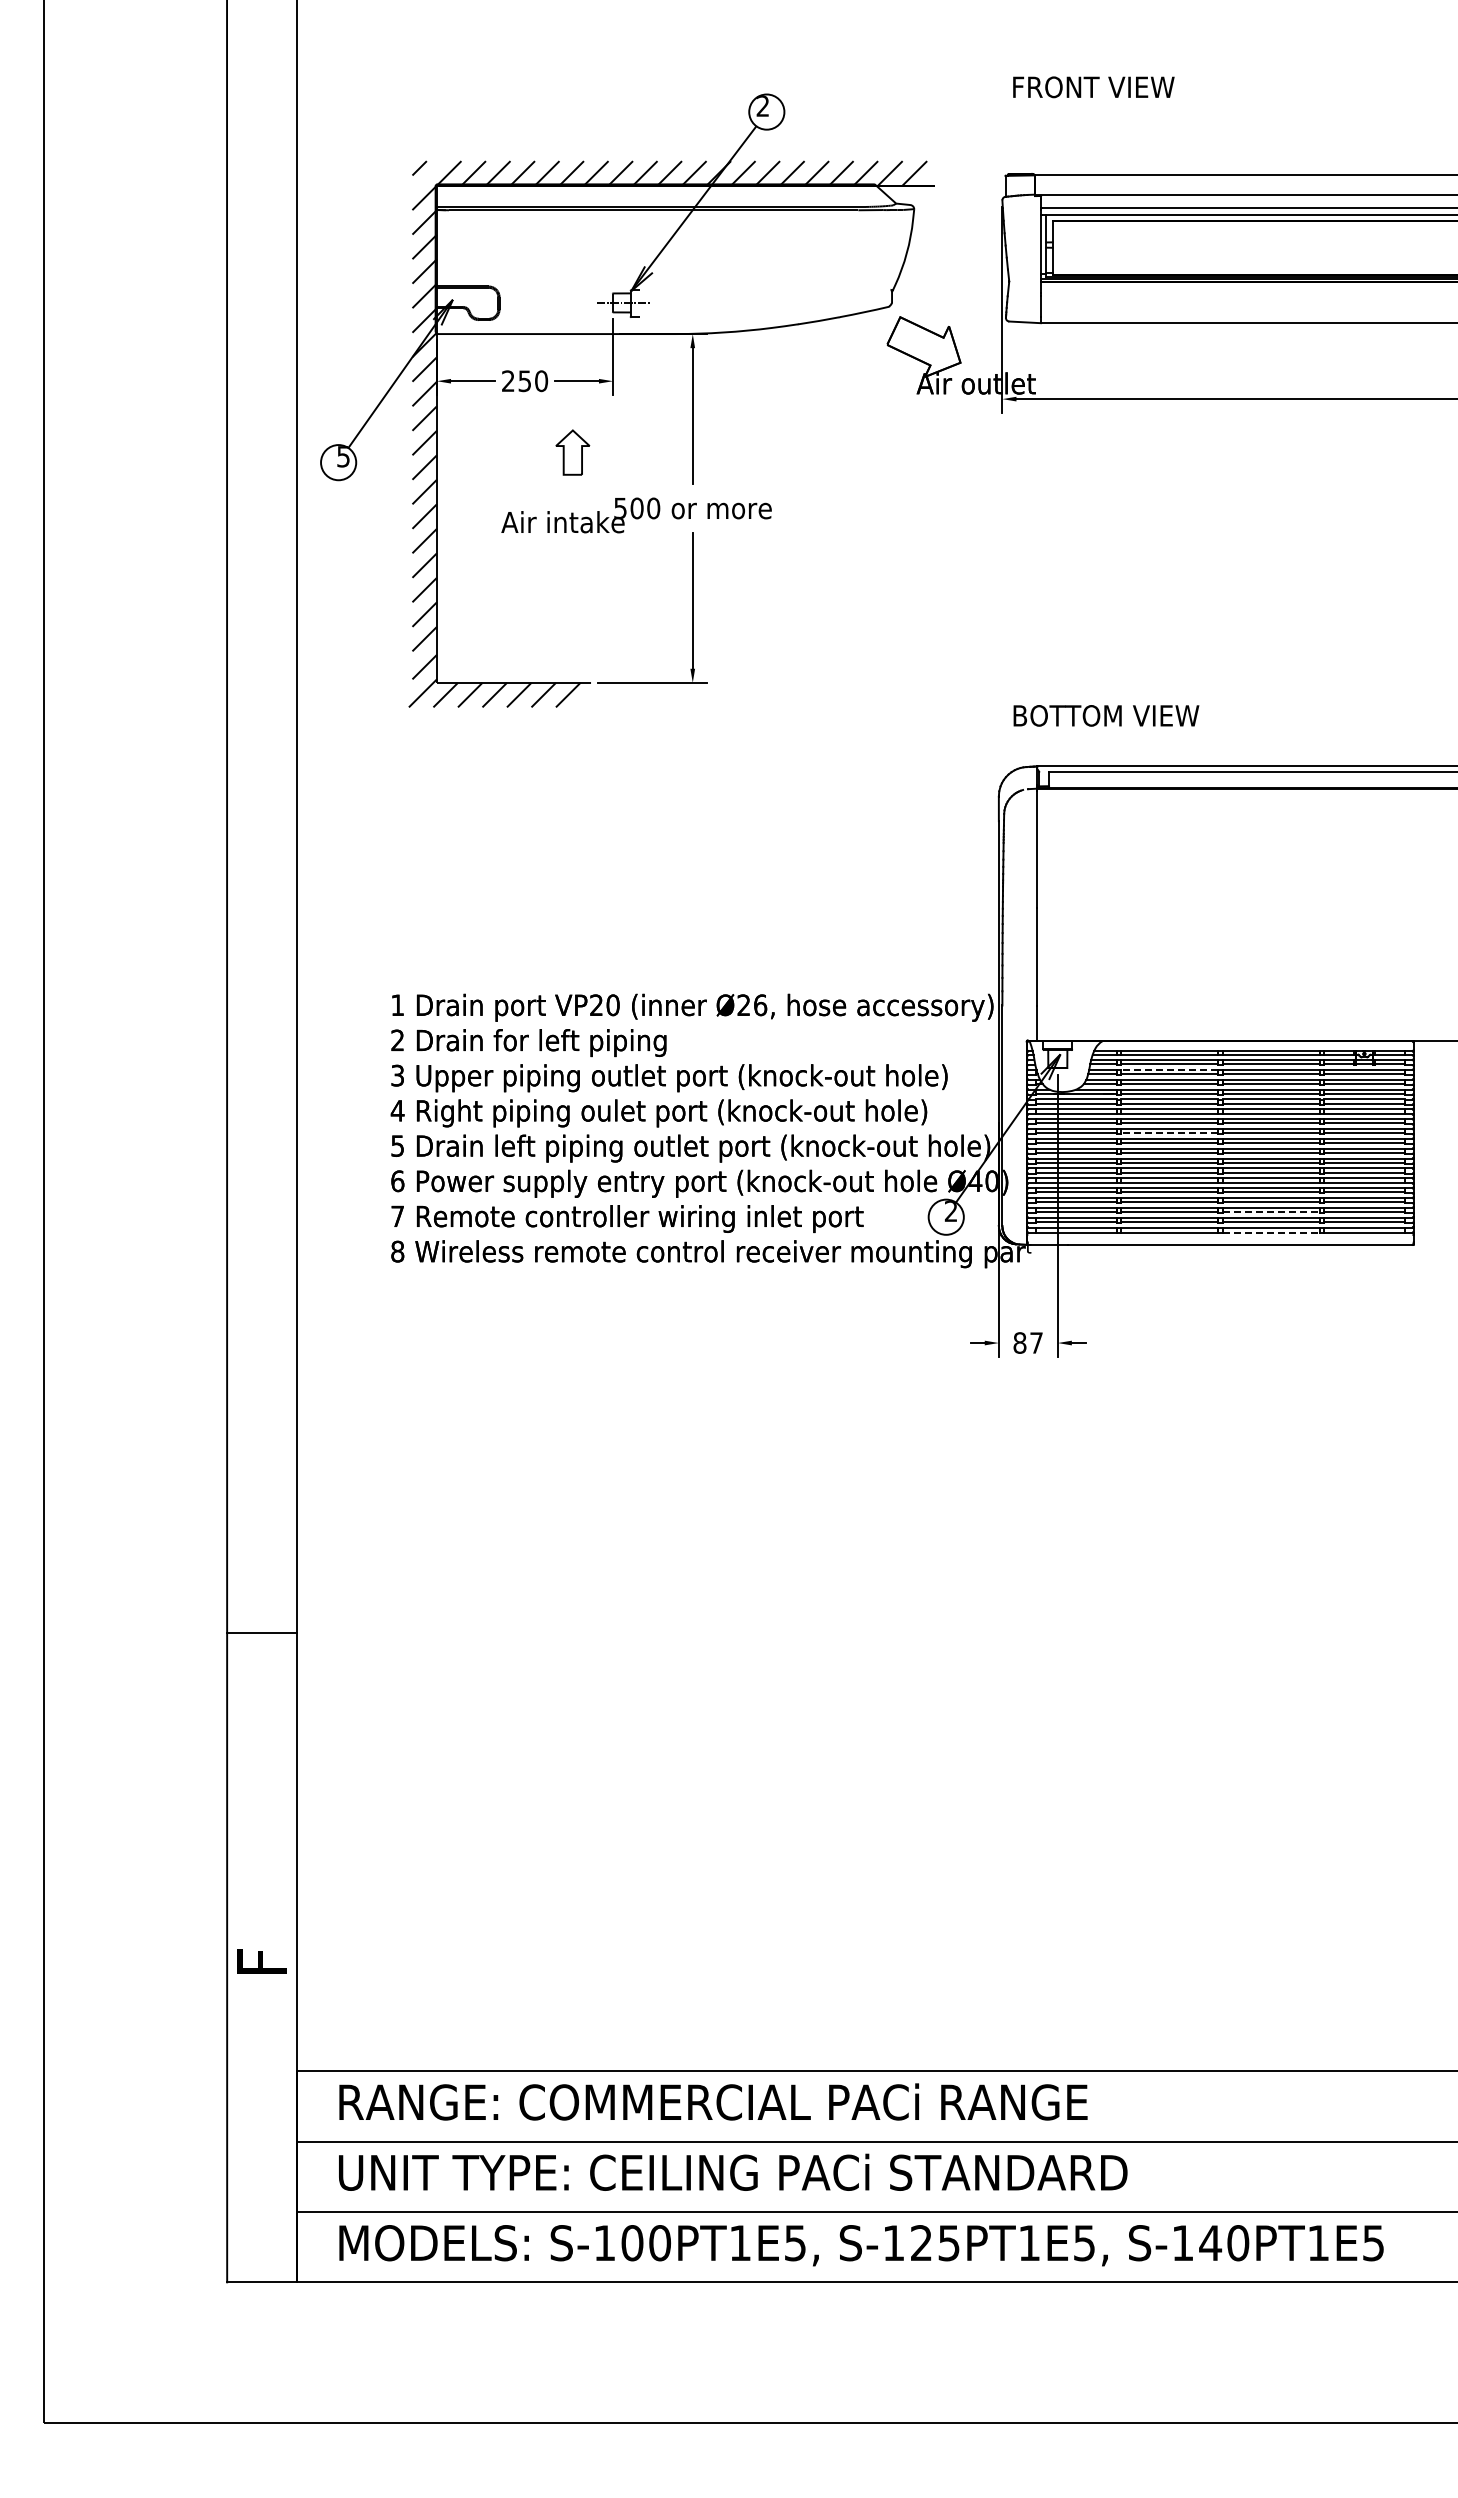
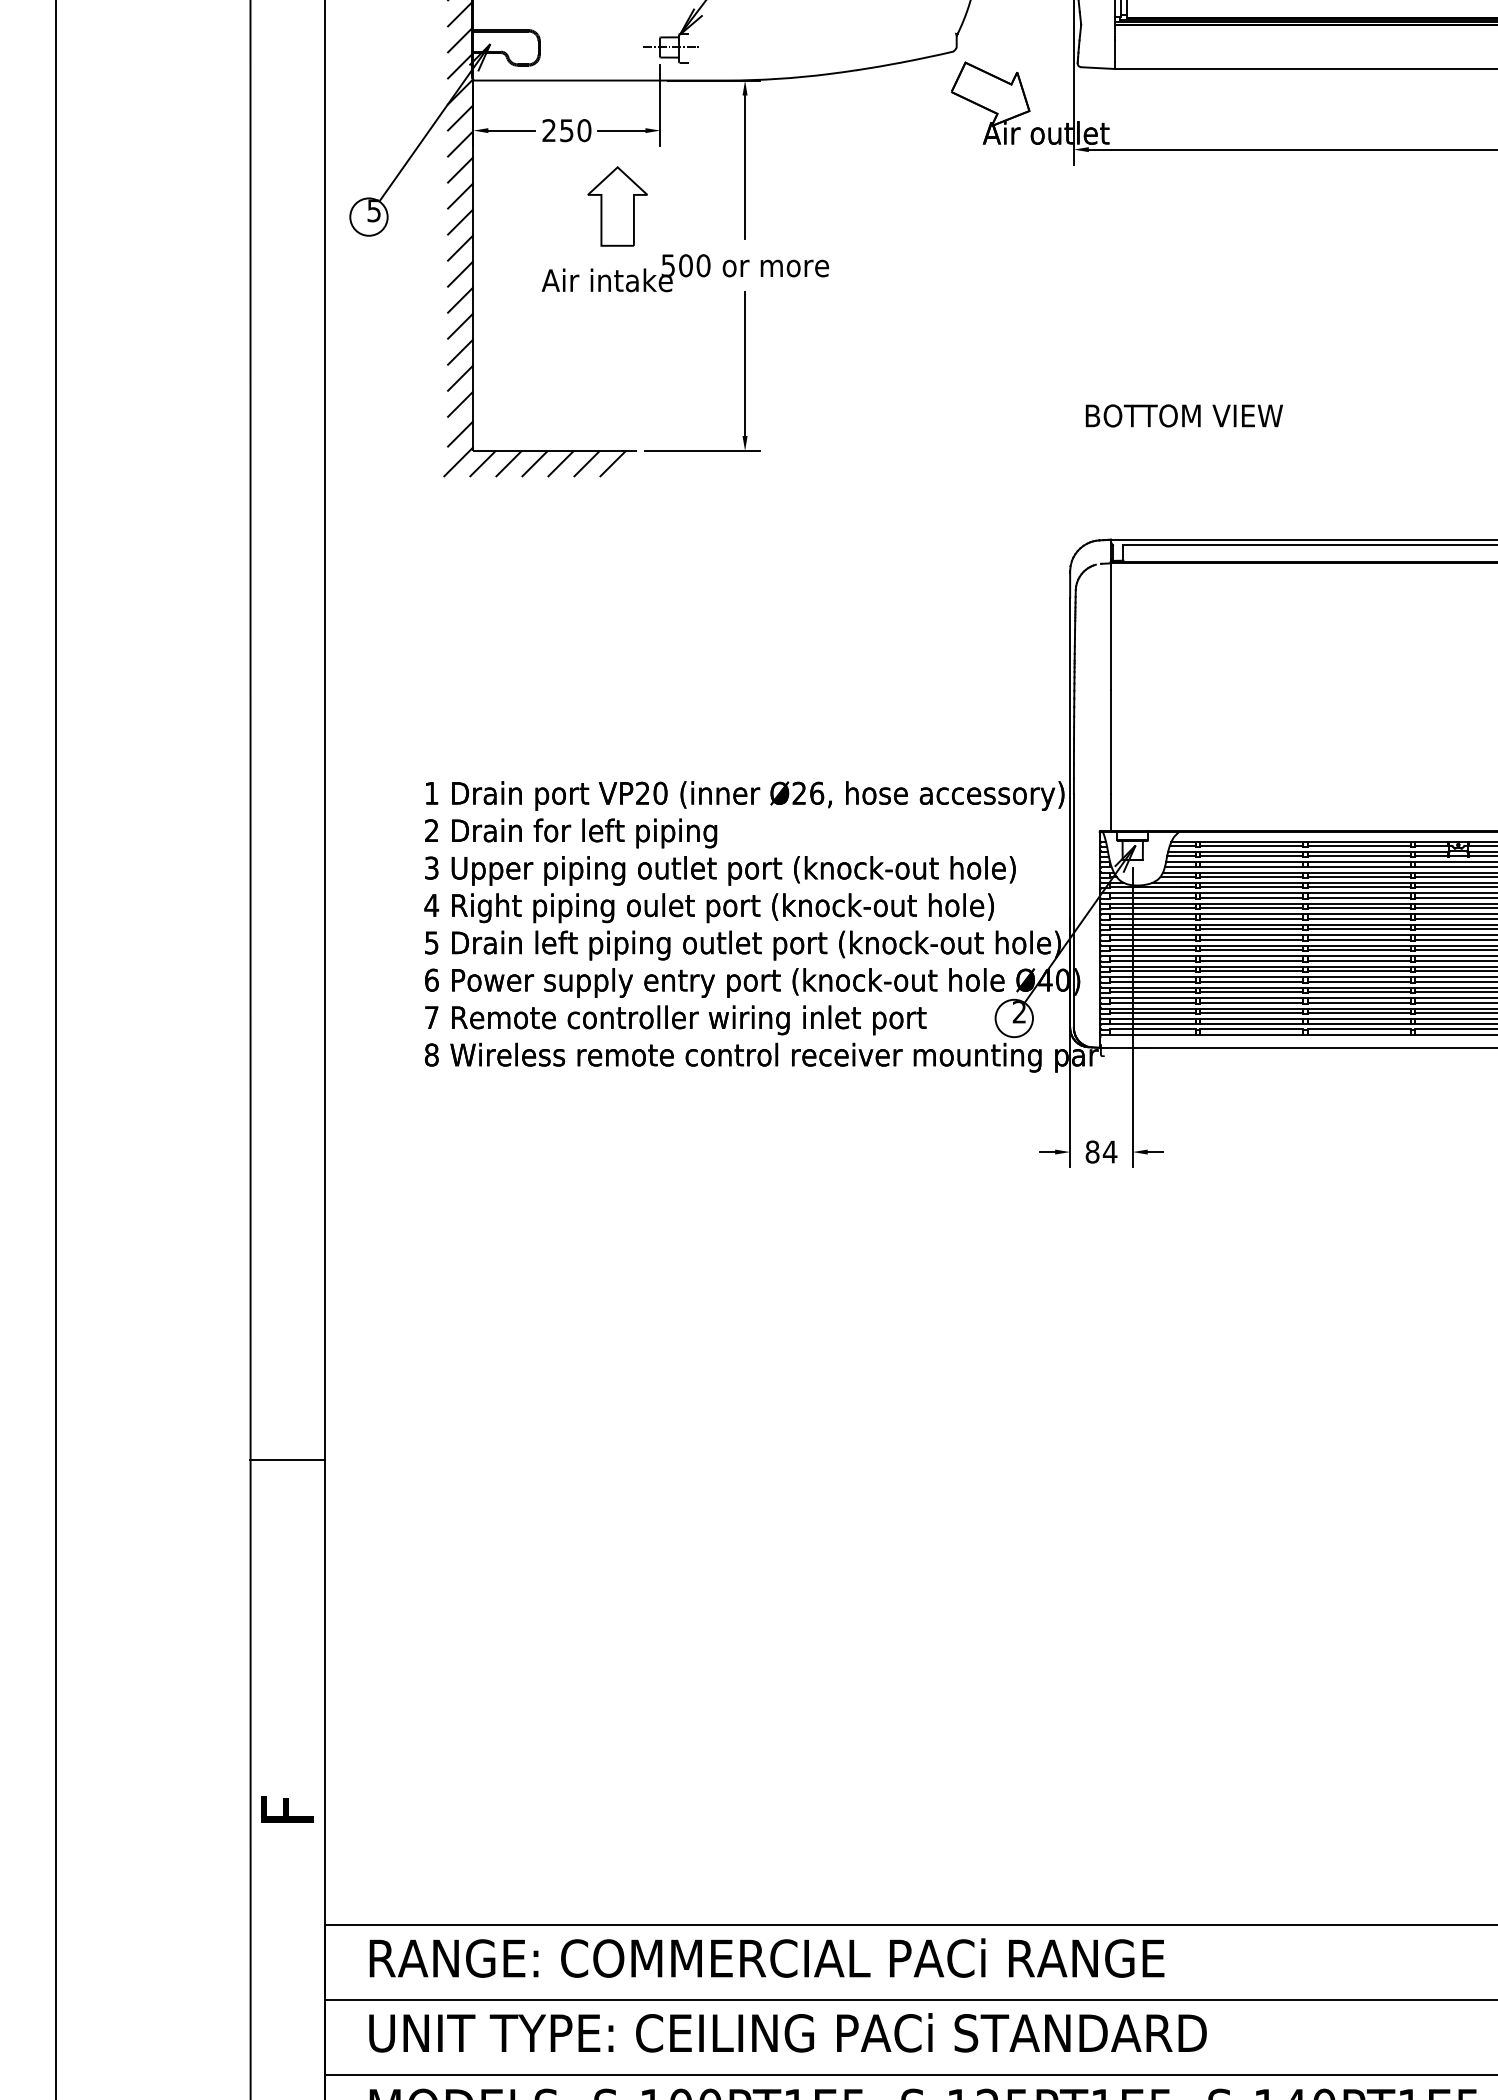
part: (572, 452) -> (617, 206), size x1.67
text: (1106, 715) -> (1184, 415), moved
line: (1169, 1069) -> (1251, 861), dashed -> solid
line: (1169, 1133) -> (1251, 929), dashed -> solid
line: (1271, 1212) -> (1359, 1013), dashed -> solid
line: (1271, 1232) -> (1359, 1034), dashed -> solid
text: (1036, 1342) -> (1110, 1151), 87 -> 84

